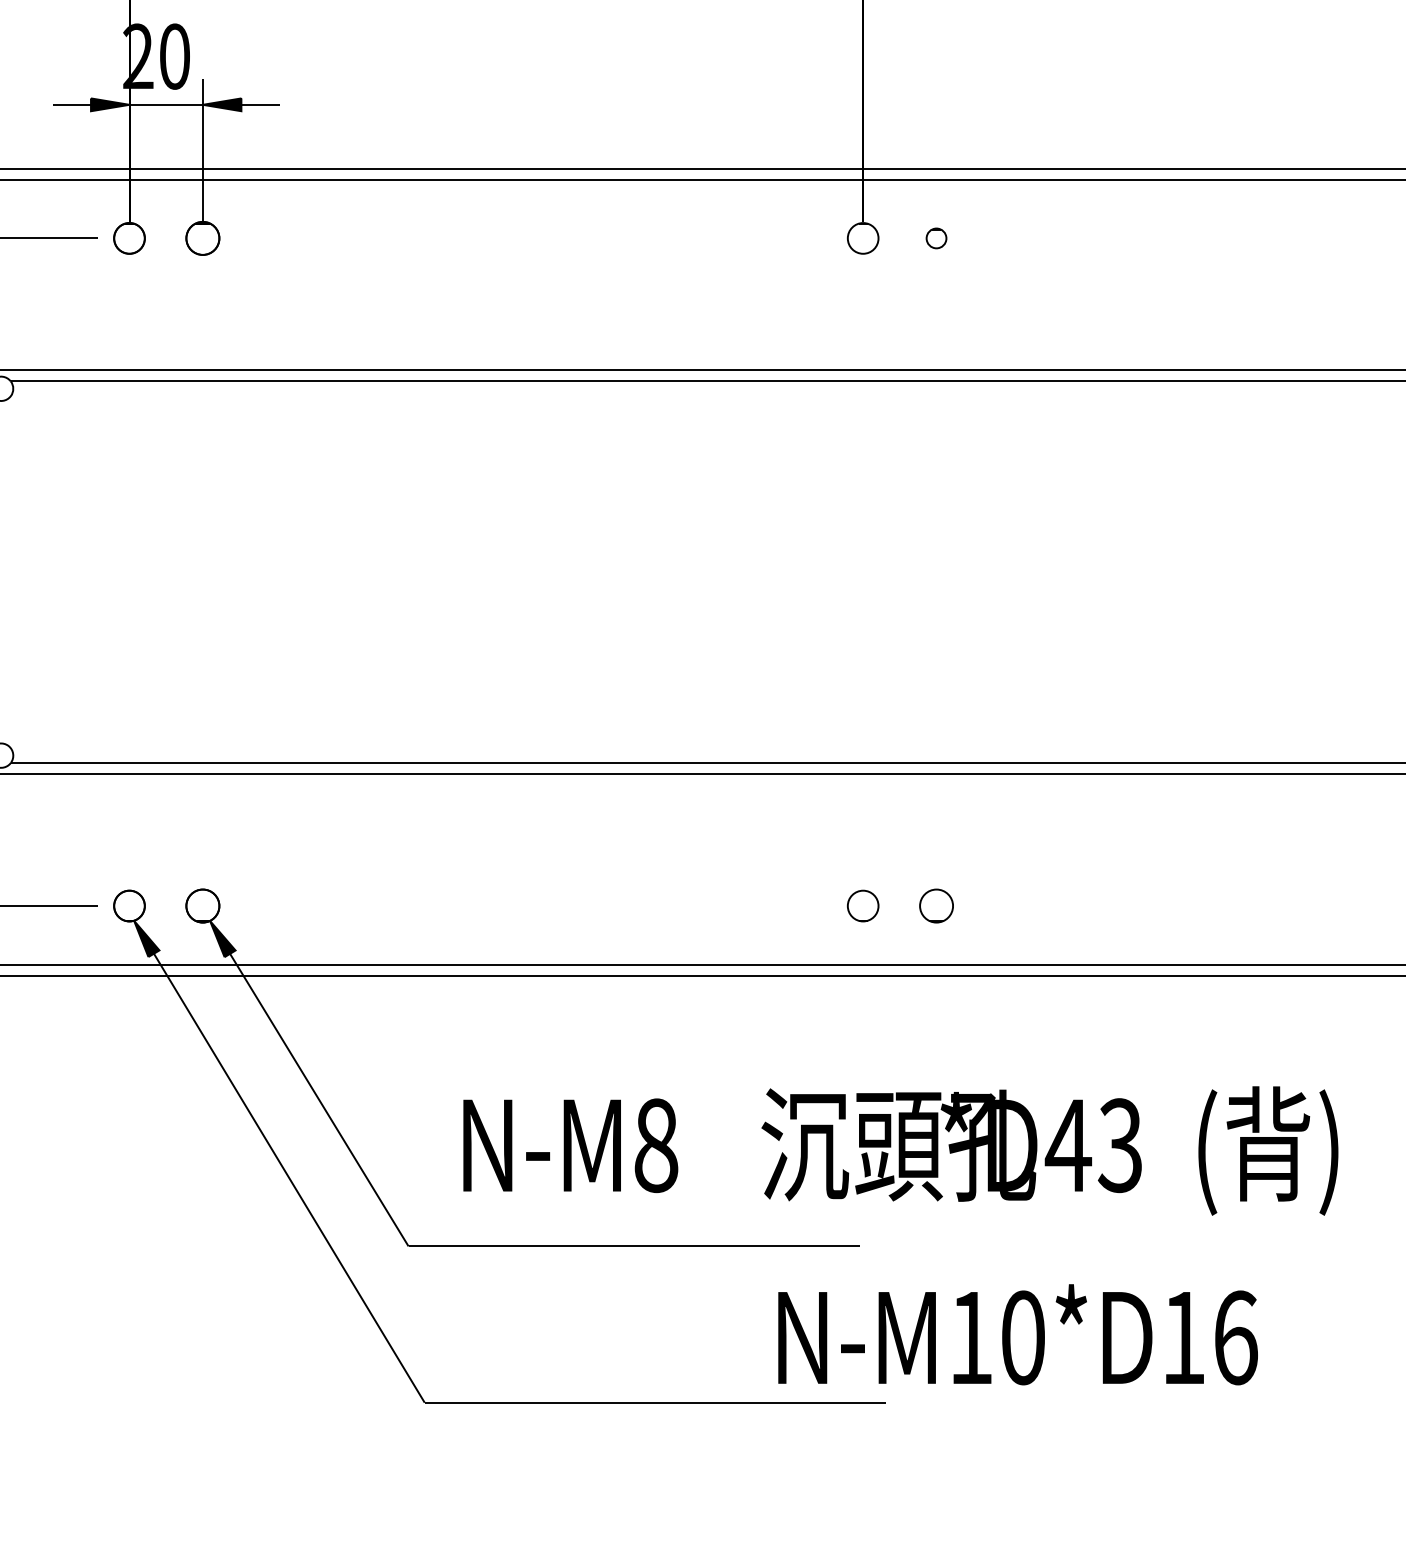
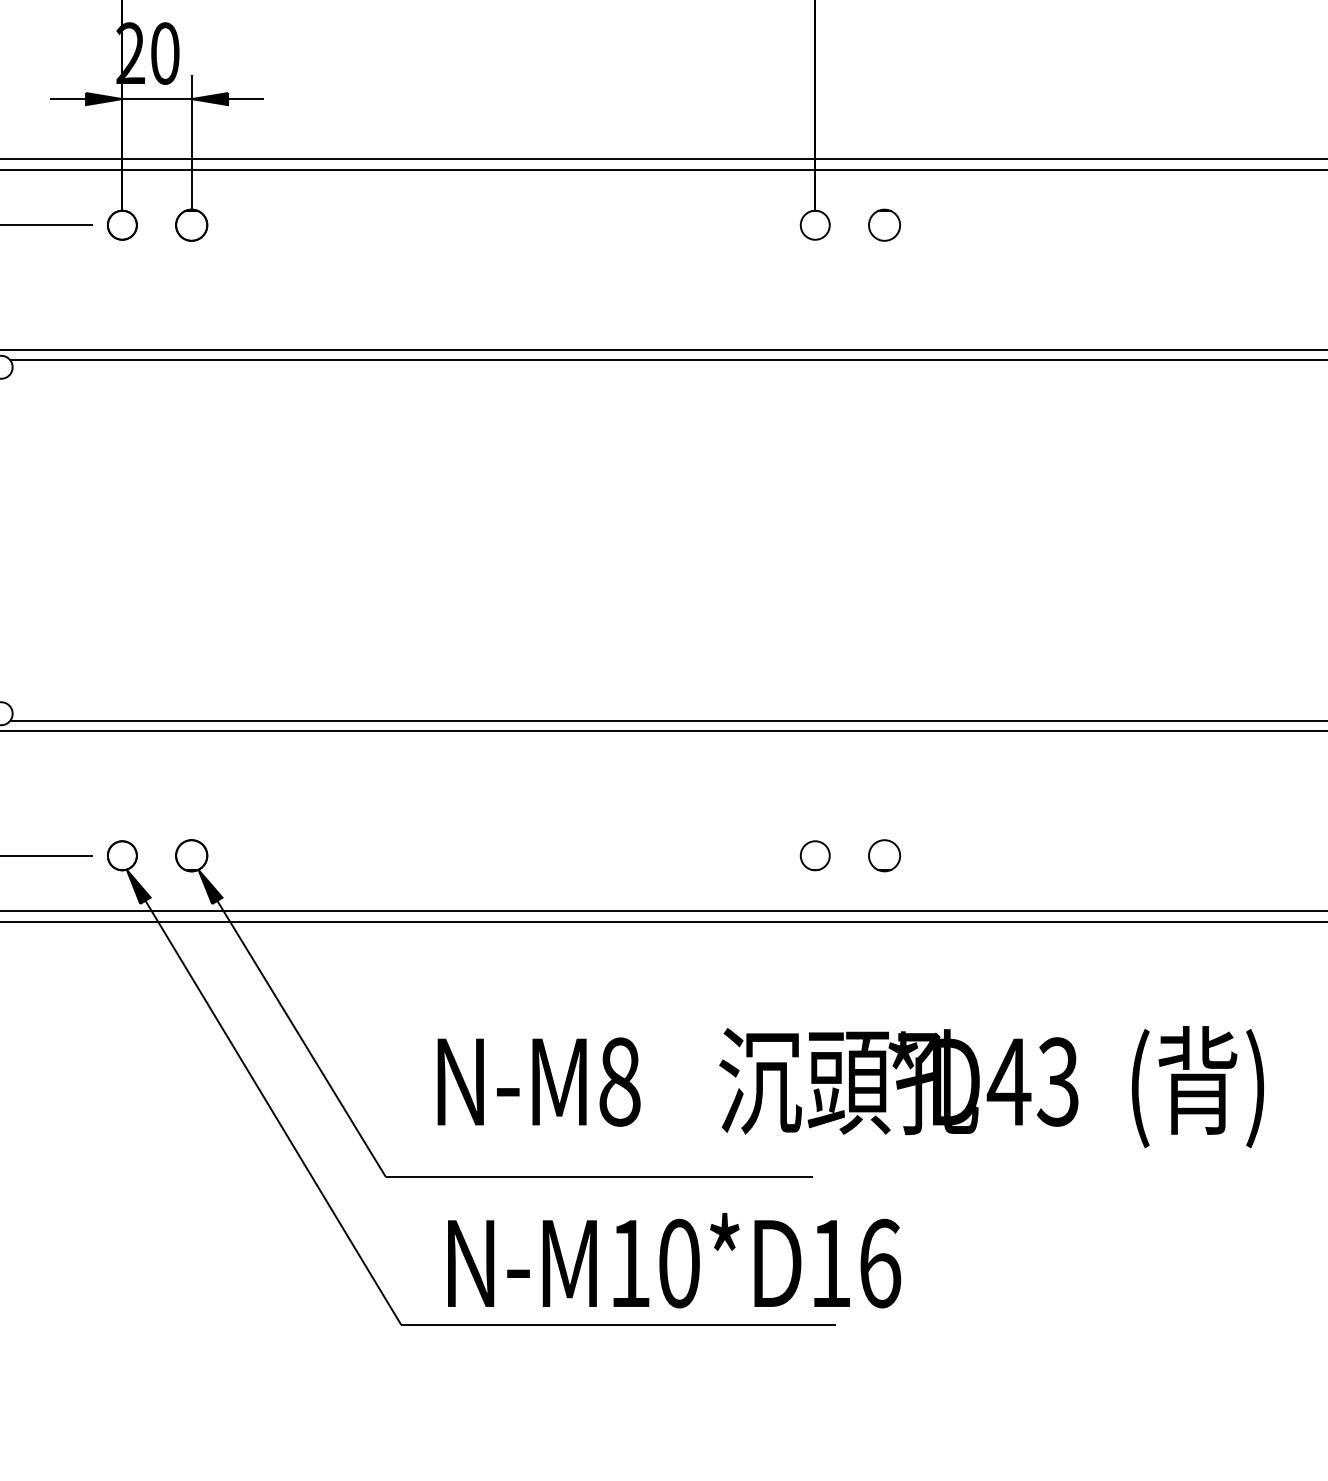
part: (936, 238) -> (884, 225), size x1.67
text: (1017, 1334) -> (673, 1260), moved

